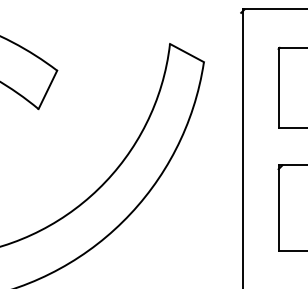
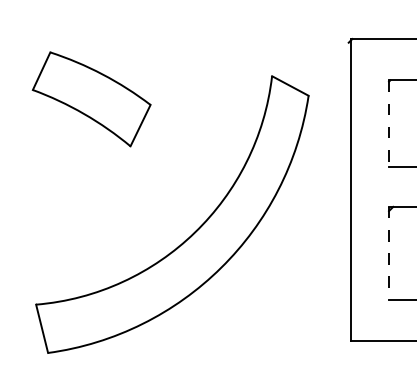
line: (279, 88) -> (389, 124), solid -> dashed
line: (279, 208) -> (389, 253), solid -> dashed

